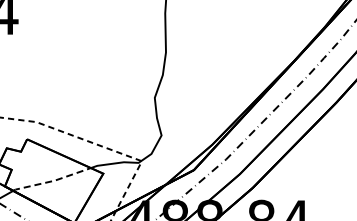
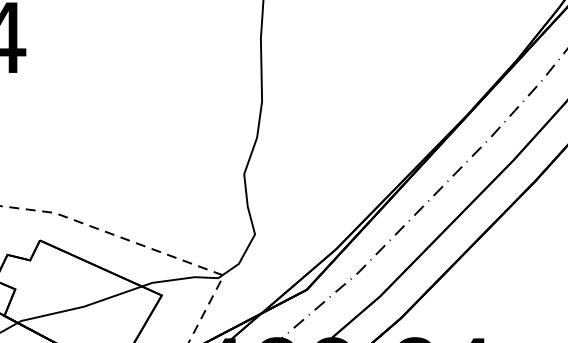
line: (52, 181) -> (80, 307), dashed -> solid

